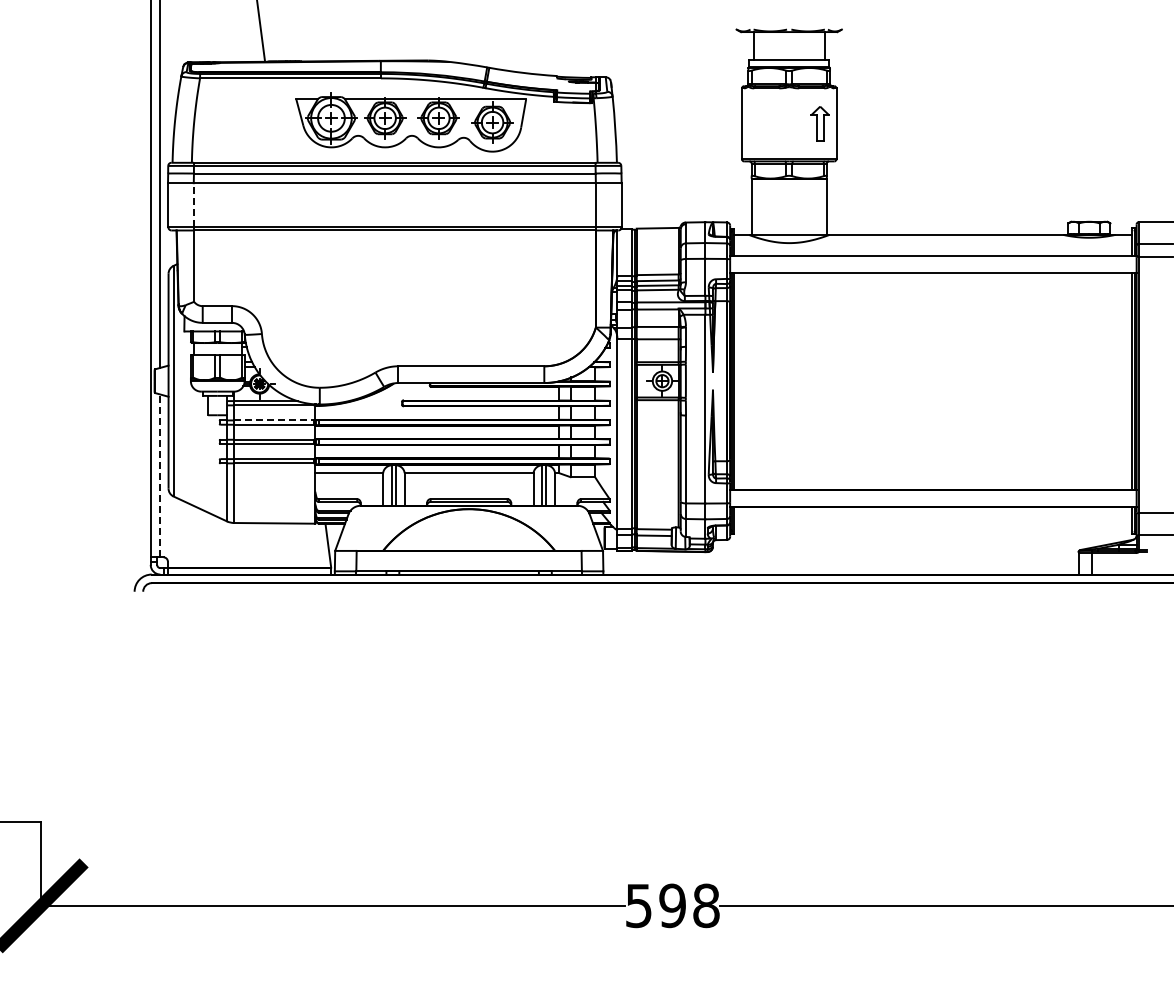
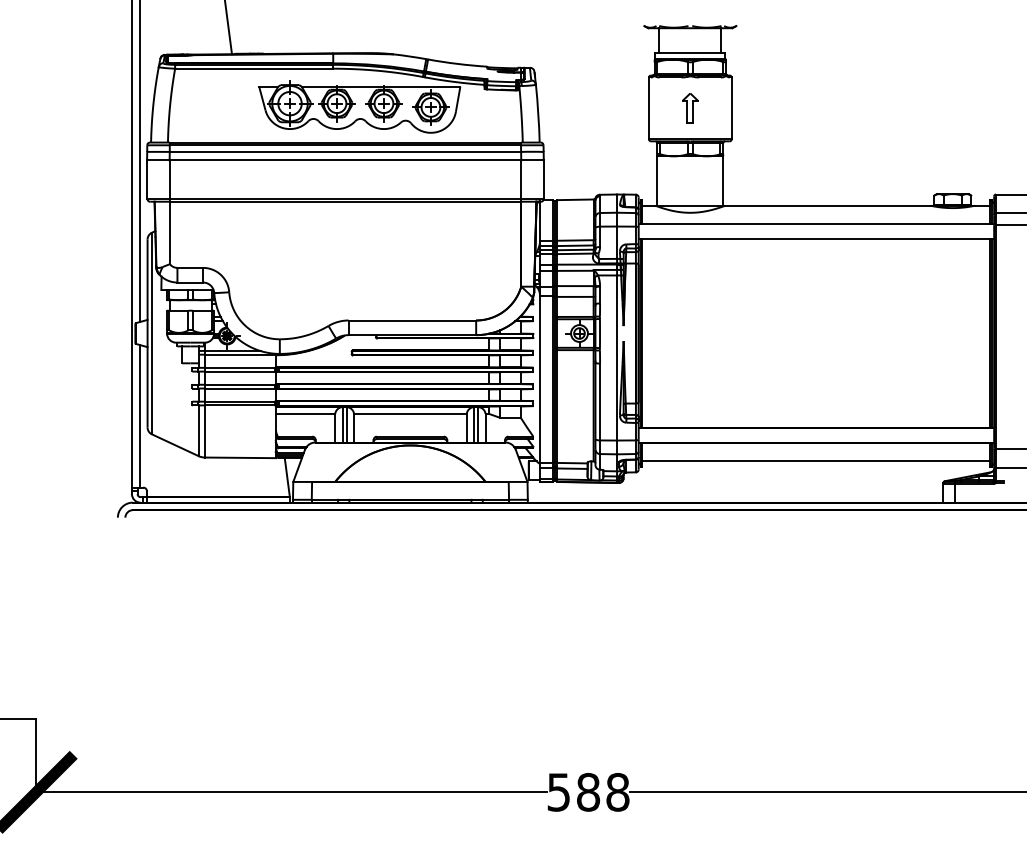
part: (819, 123) -> (689, 108), moved
line: (194, 204) -> (170, 179), dashed -> solid
line: (273, 420) -> (239, 367), dashed -> solid
line: (160, 475) -> (140, 416), dashed -> solid
line: (932, 527) -> (815, 461), added
text: (672, 905) -> (588, 792), 598 -> 588

